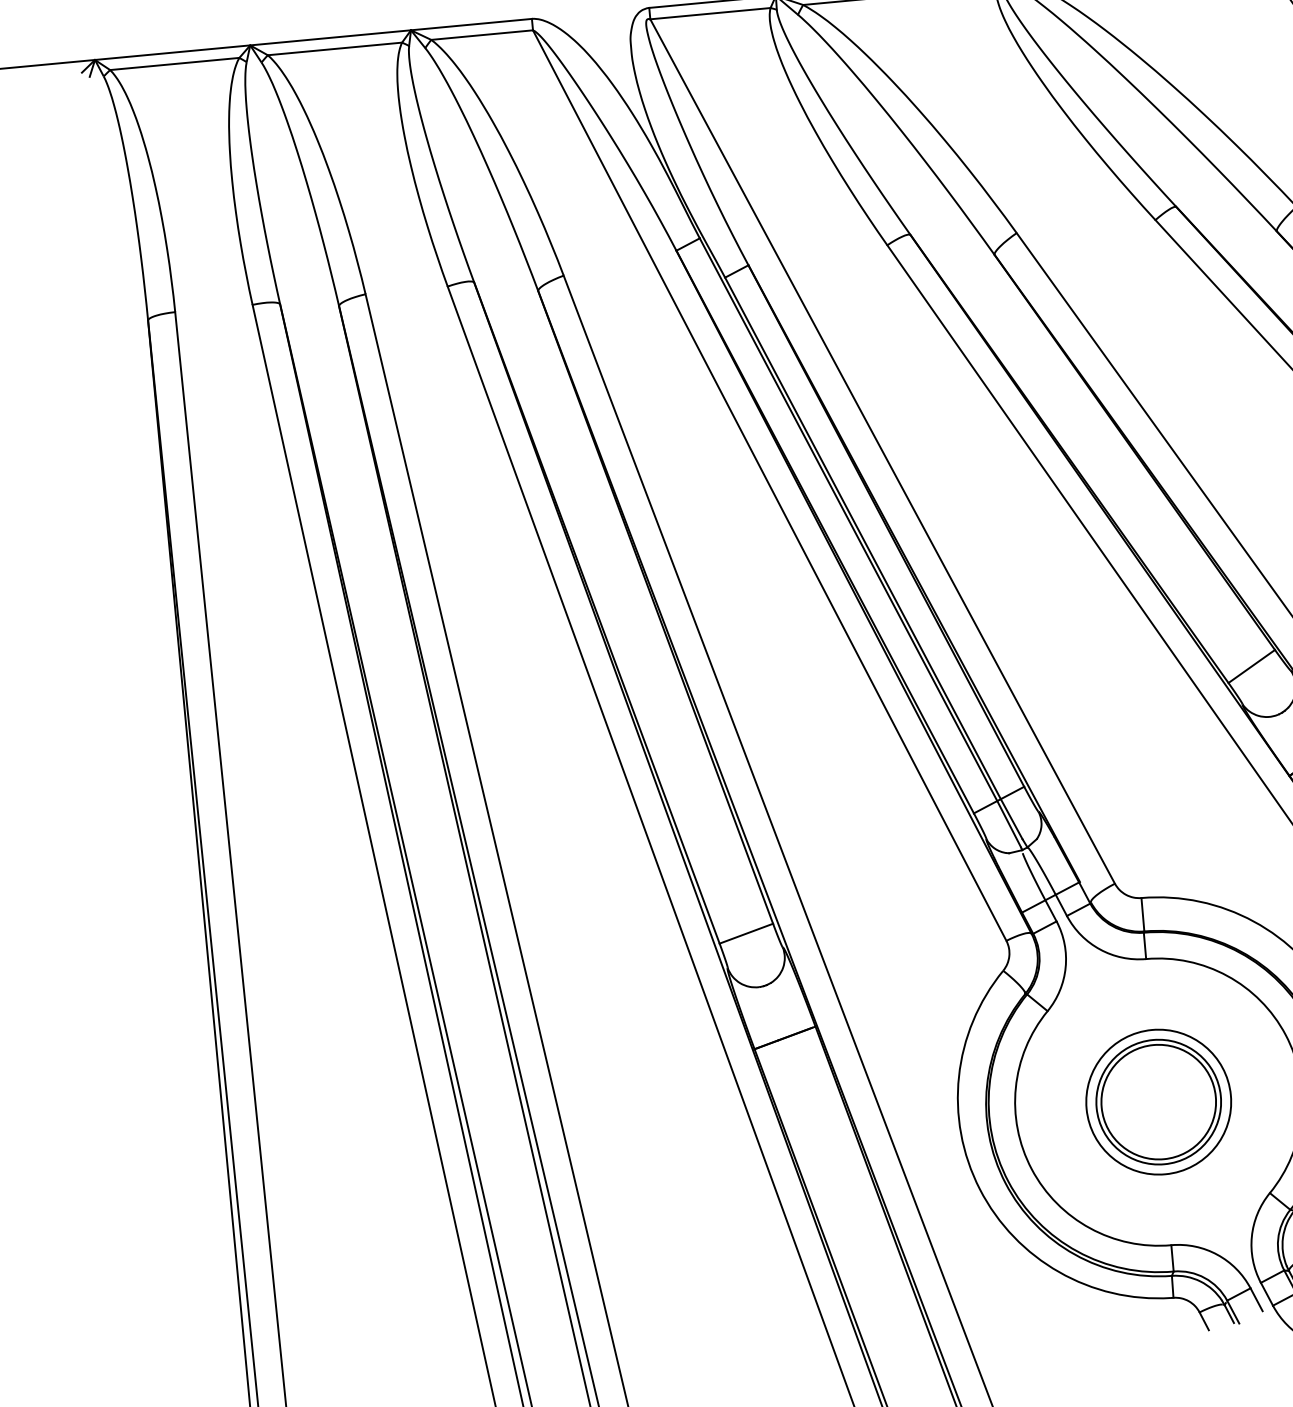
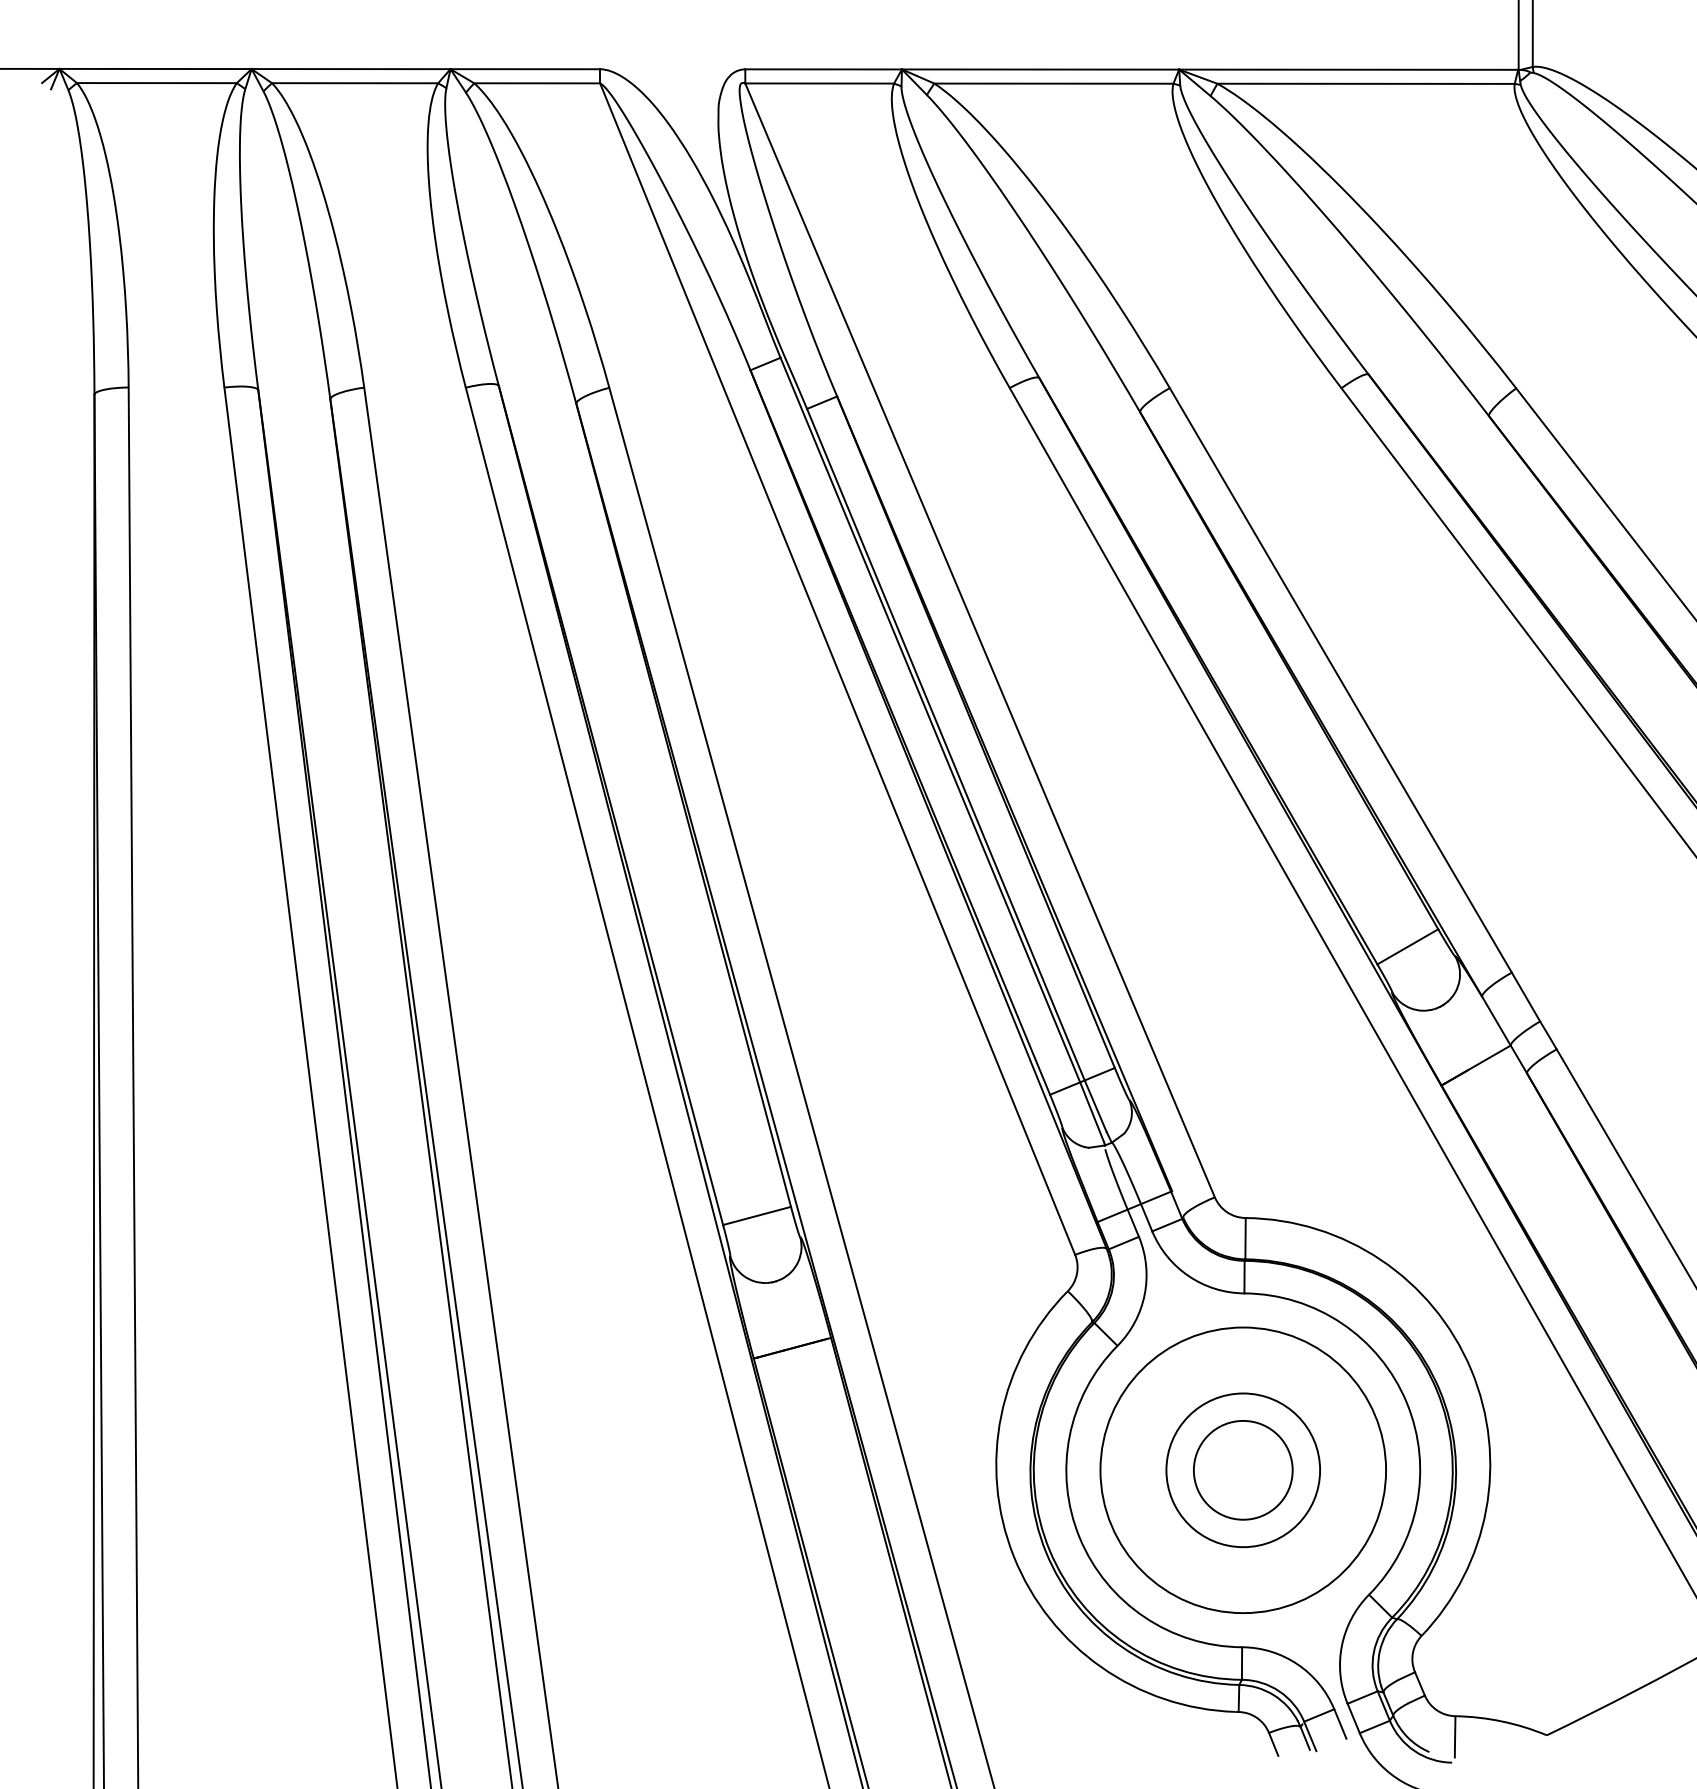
circle: (1158, 1101) -> (1242, 1469), size x0.7
circle: (1158, 1102) -> (1243, 1470), size x1.6

